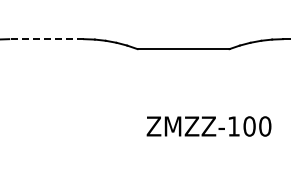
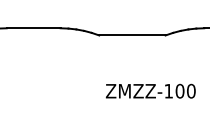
line: (46, 39) -> (33, 28), dashed -> solid

